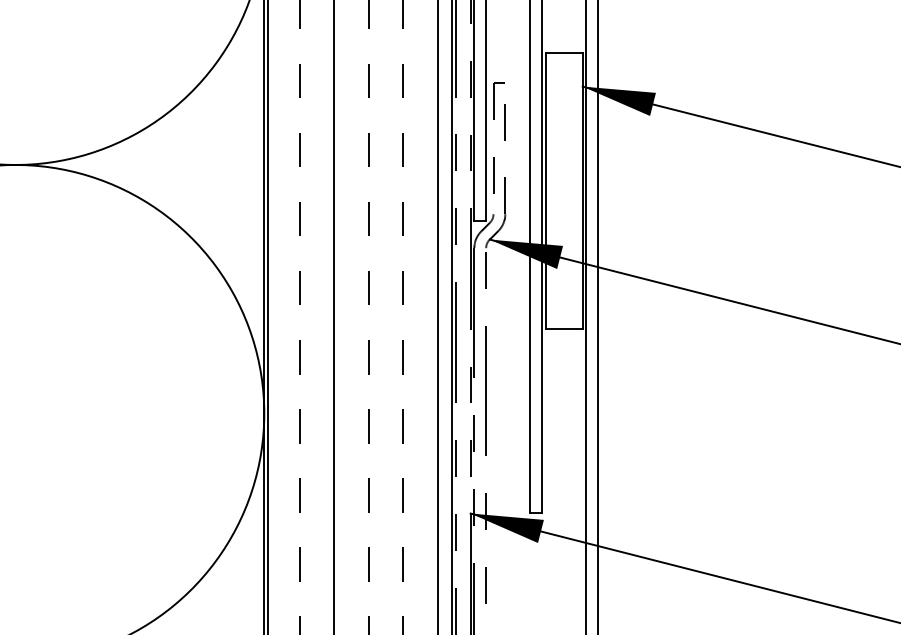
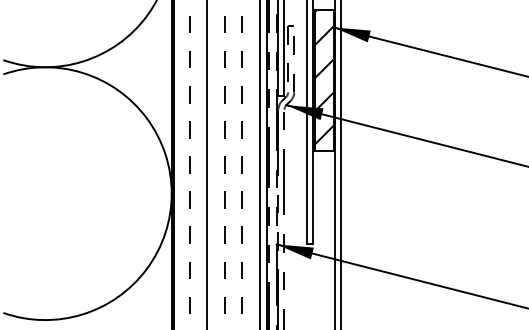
hatch: (562, 185) -> (323, 77), added

